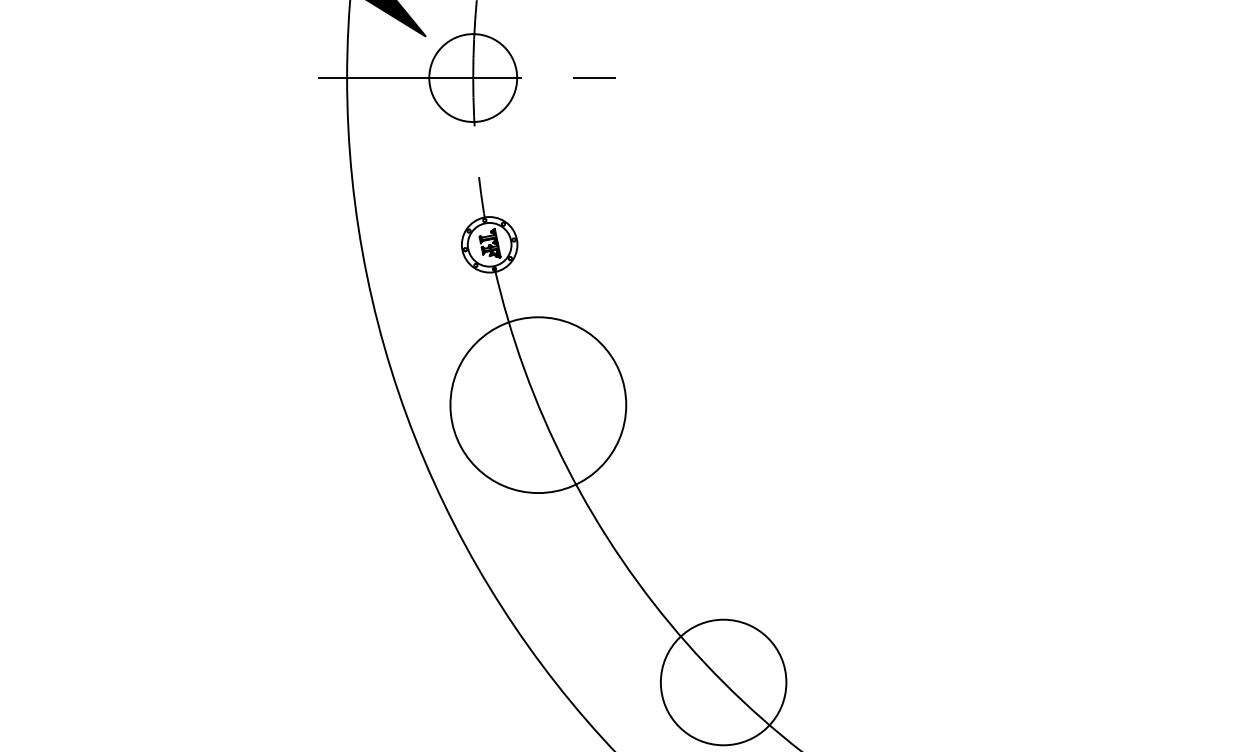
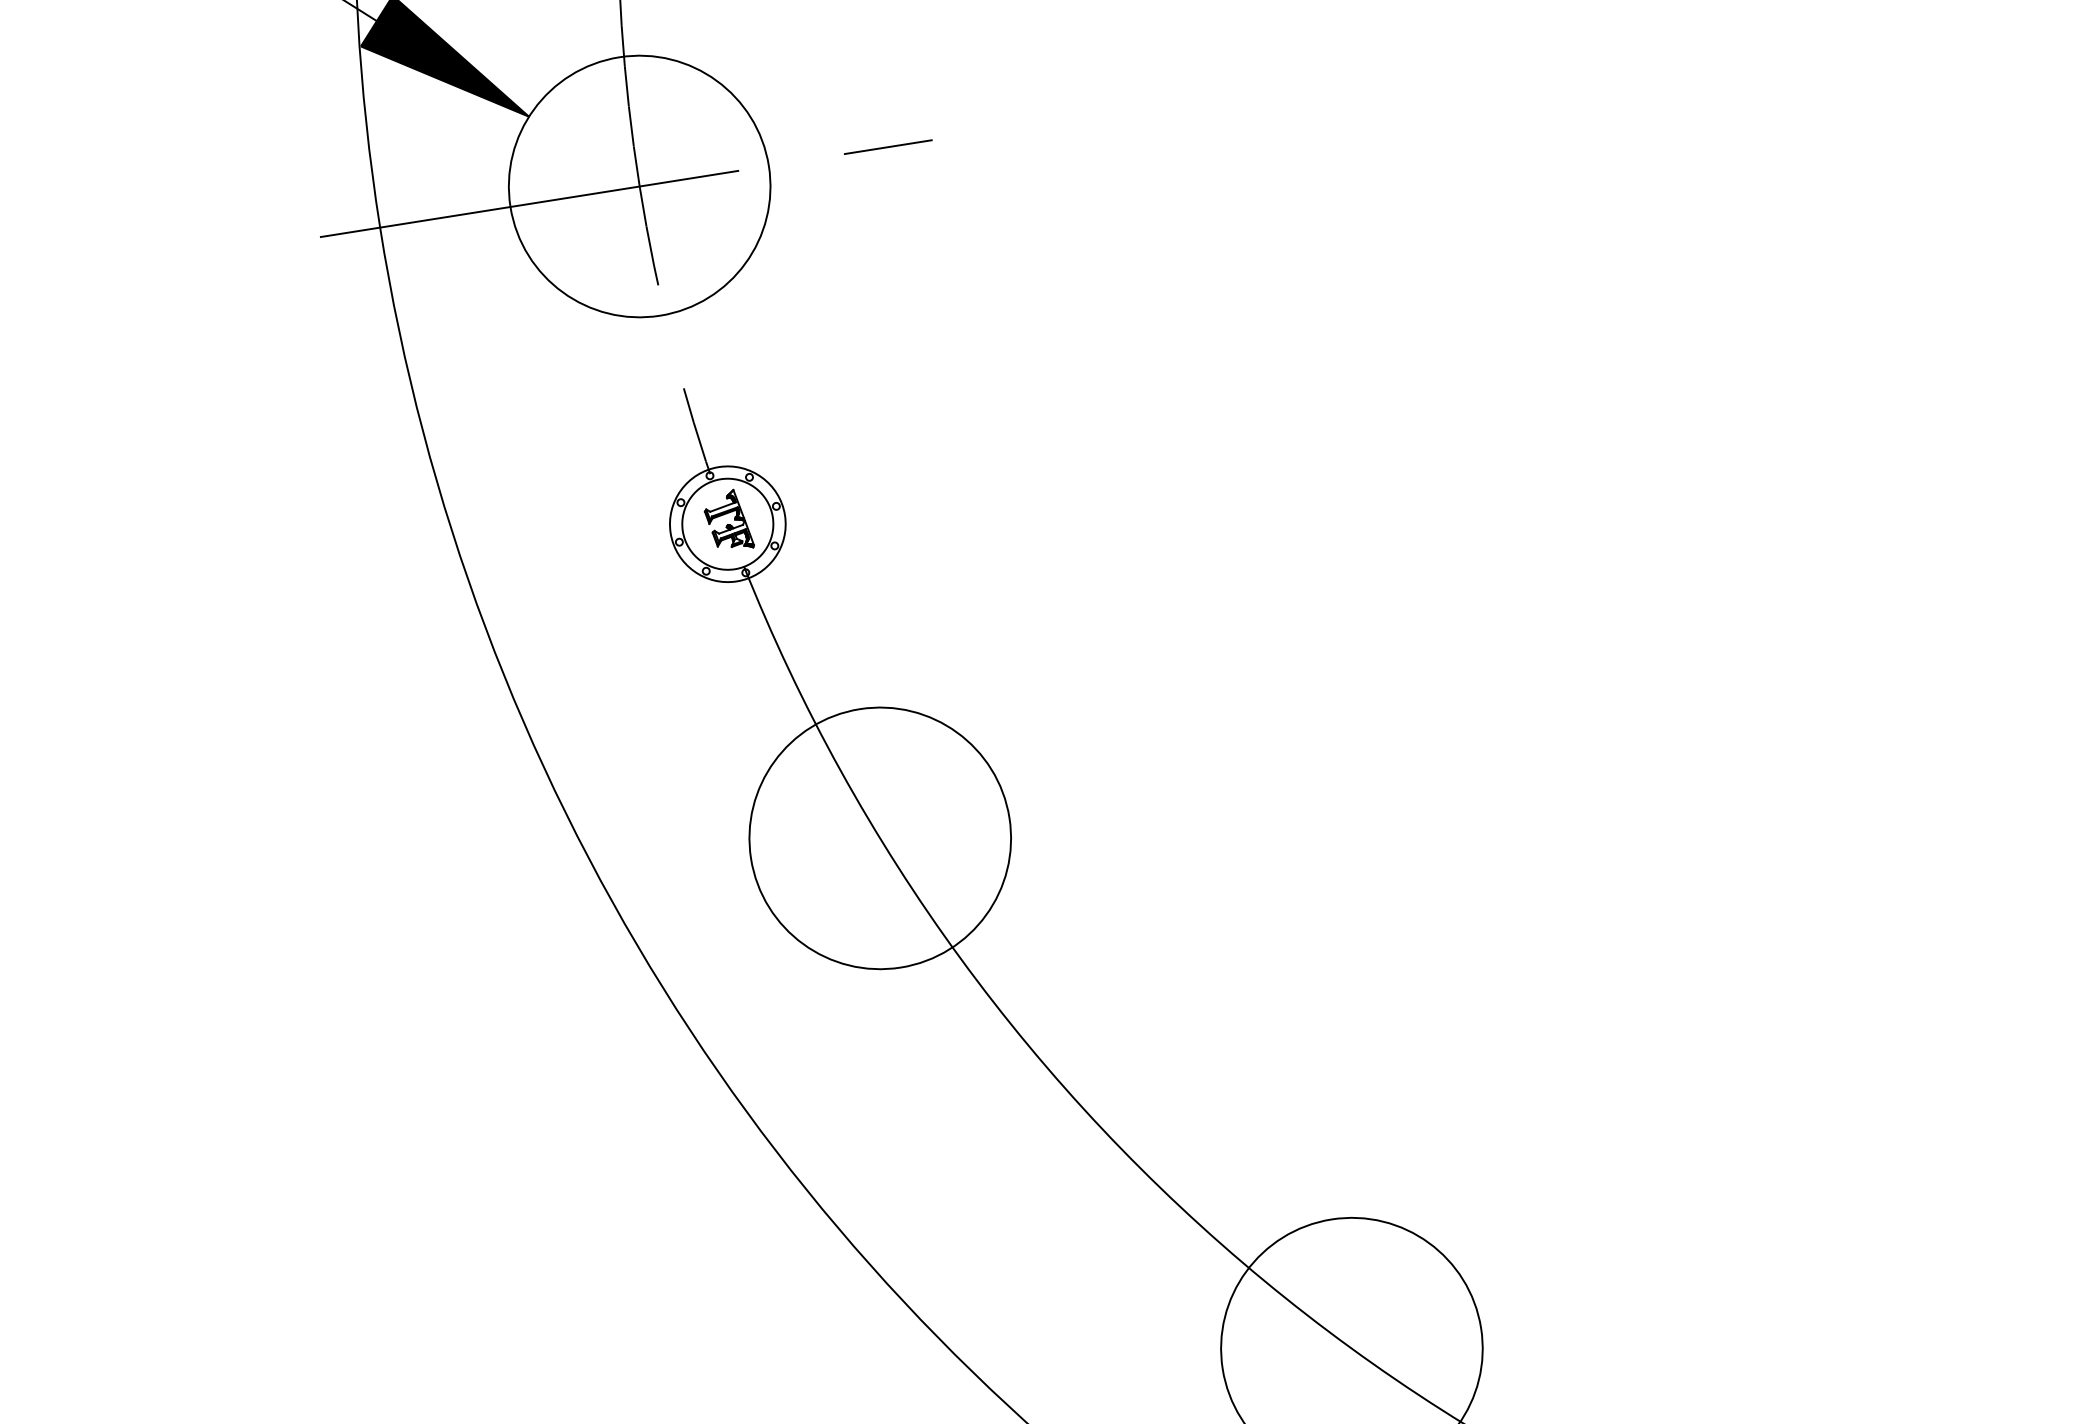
circle: (473, 77) -> (640, 185), size x1.43
circle: (538, 404) -> (880, 836), size x0.71

